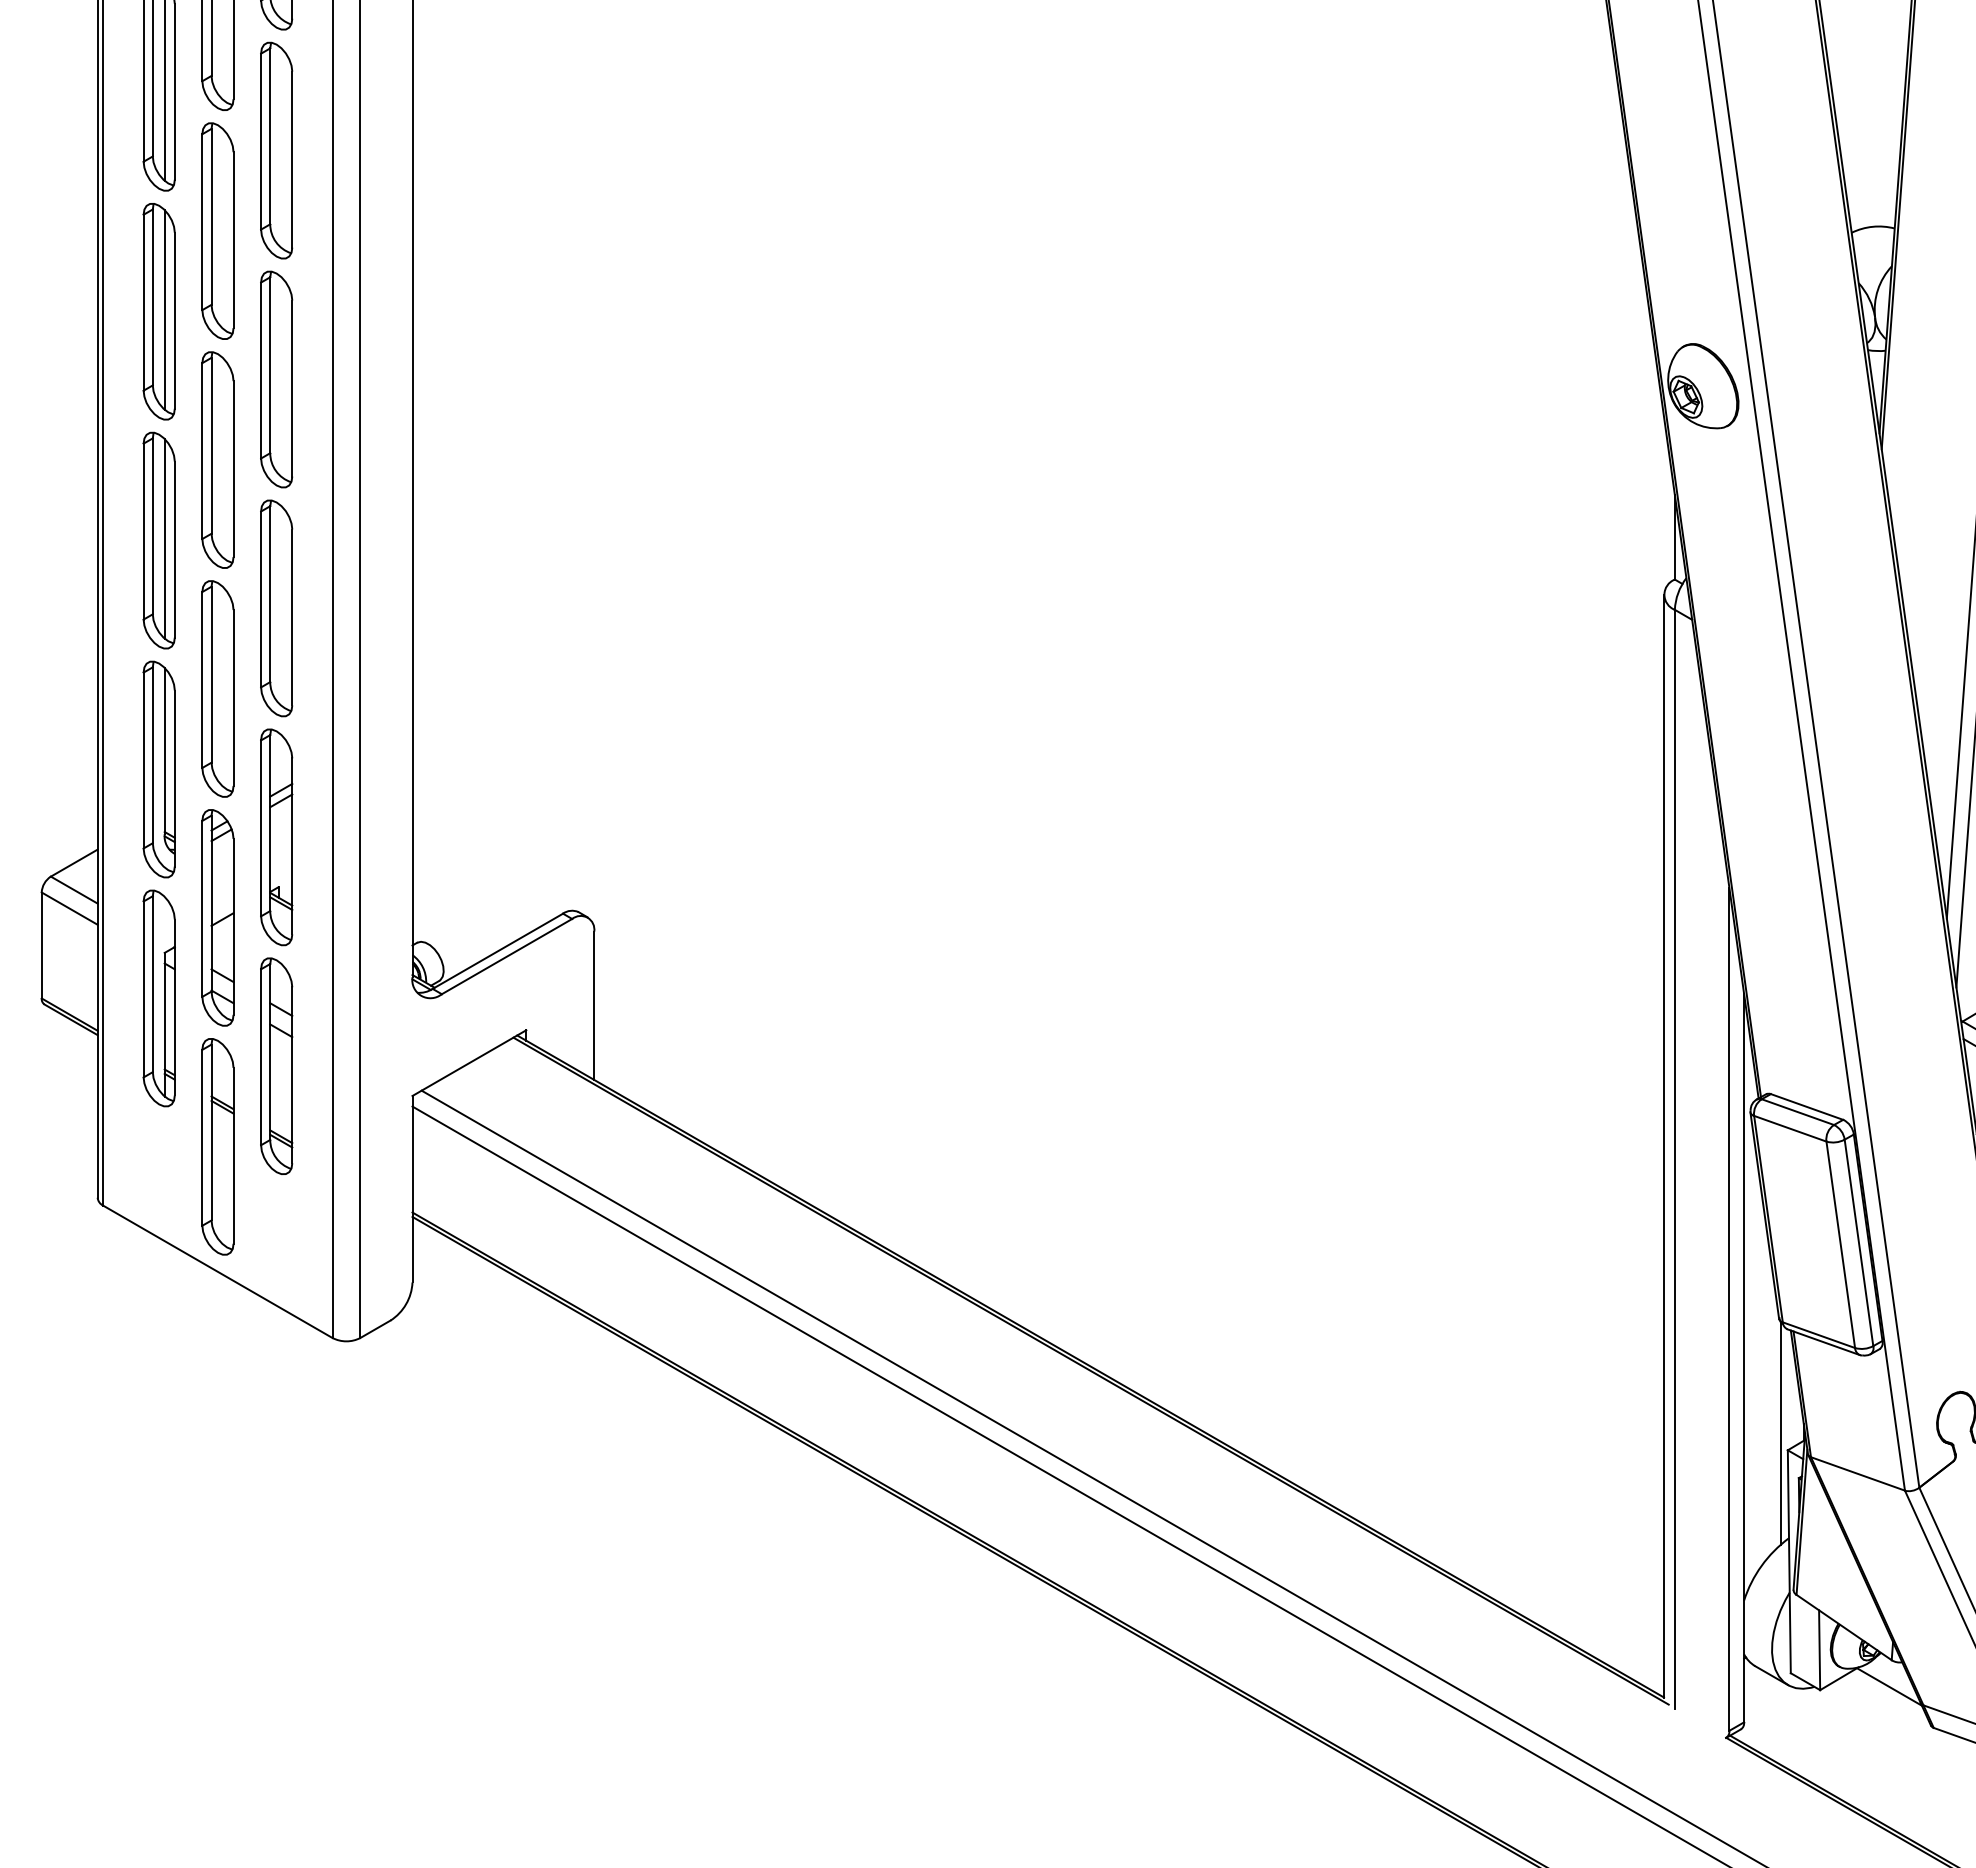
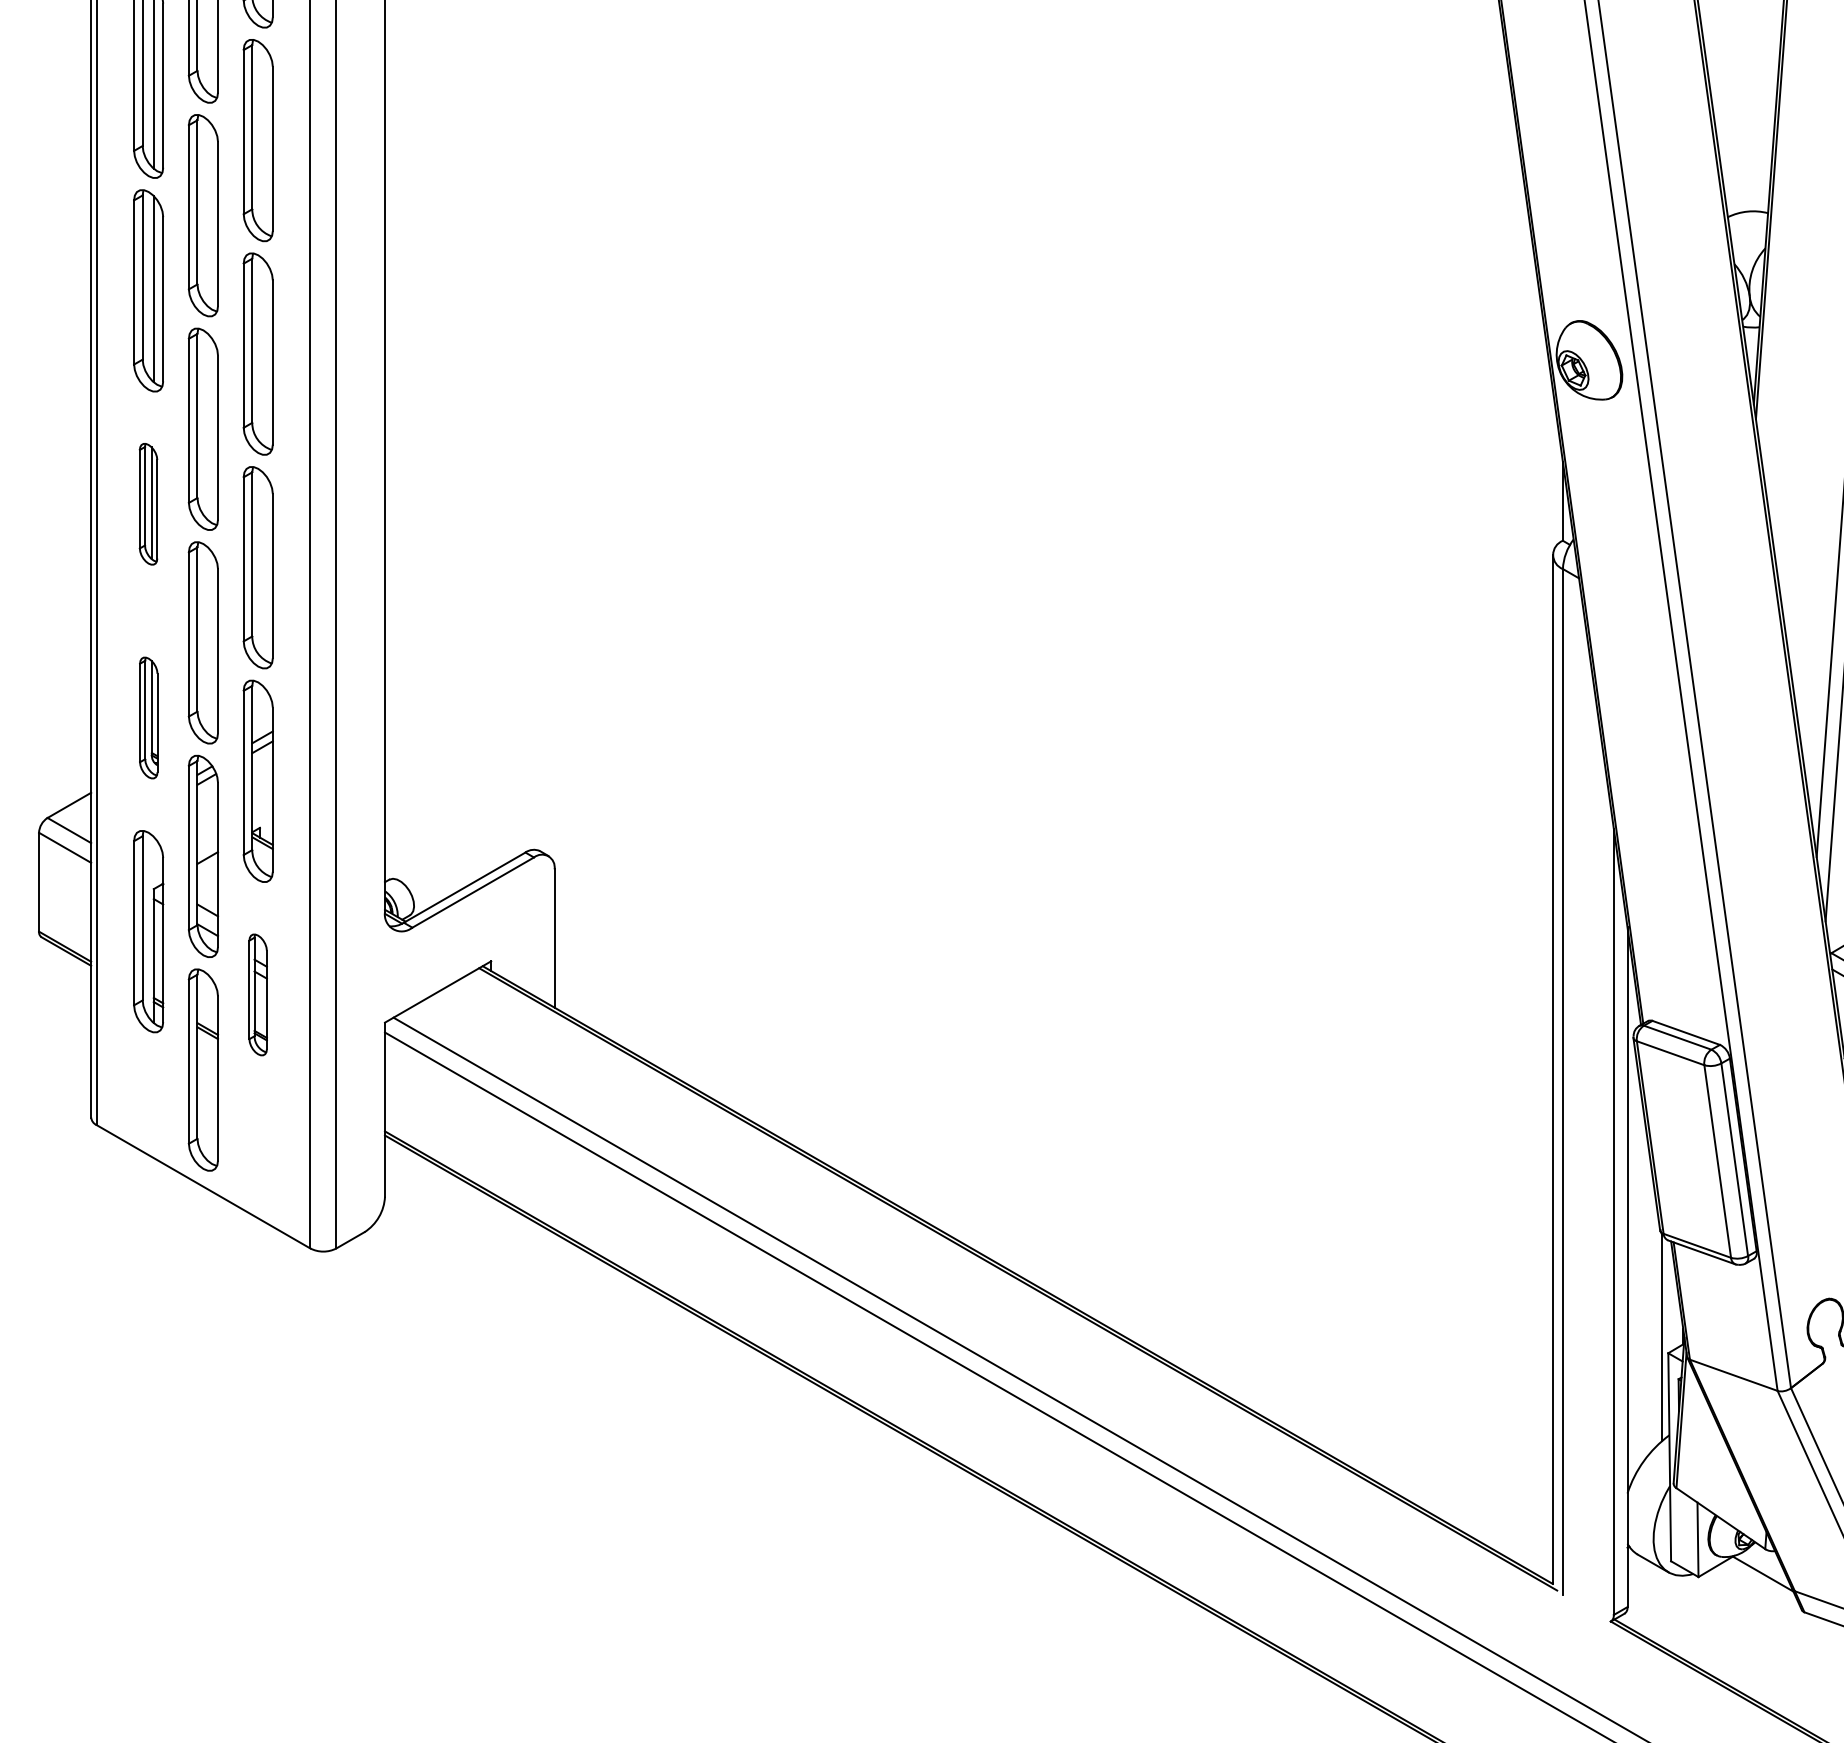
part: (159, 539) -> (148, 503), size x0.6
part: (159, 768) -> (148, 717), size x0.6
part: (275, 1065) -> (257, 994), size x0.6

